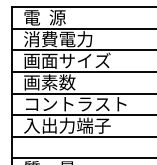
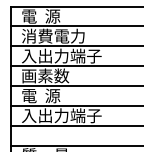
text: (67, 60) -> (61, 55), 画面サイズ -> 入出力端子
text: (74, 103) -> (68, 95), コントラスト -> 電  源

